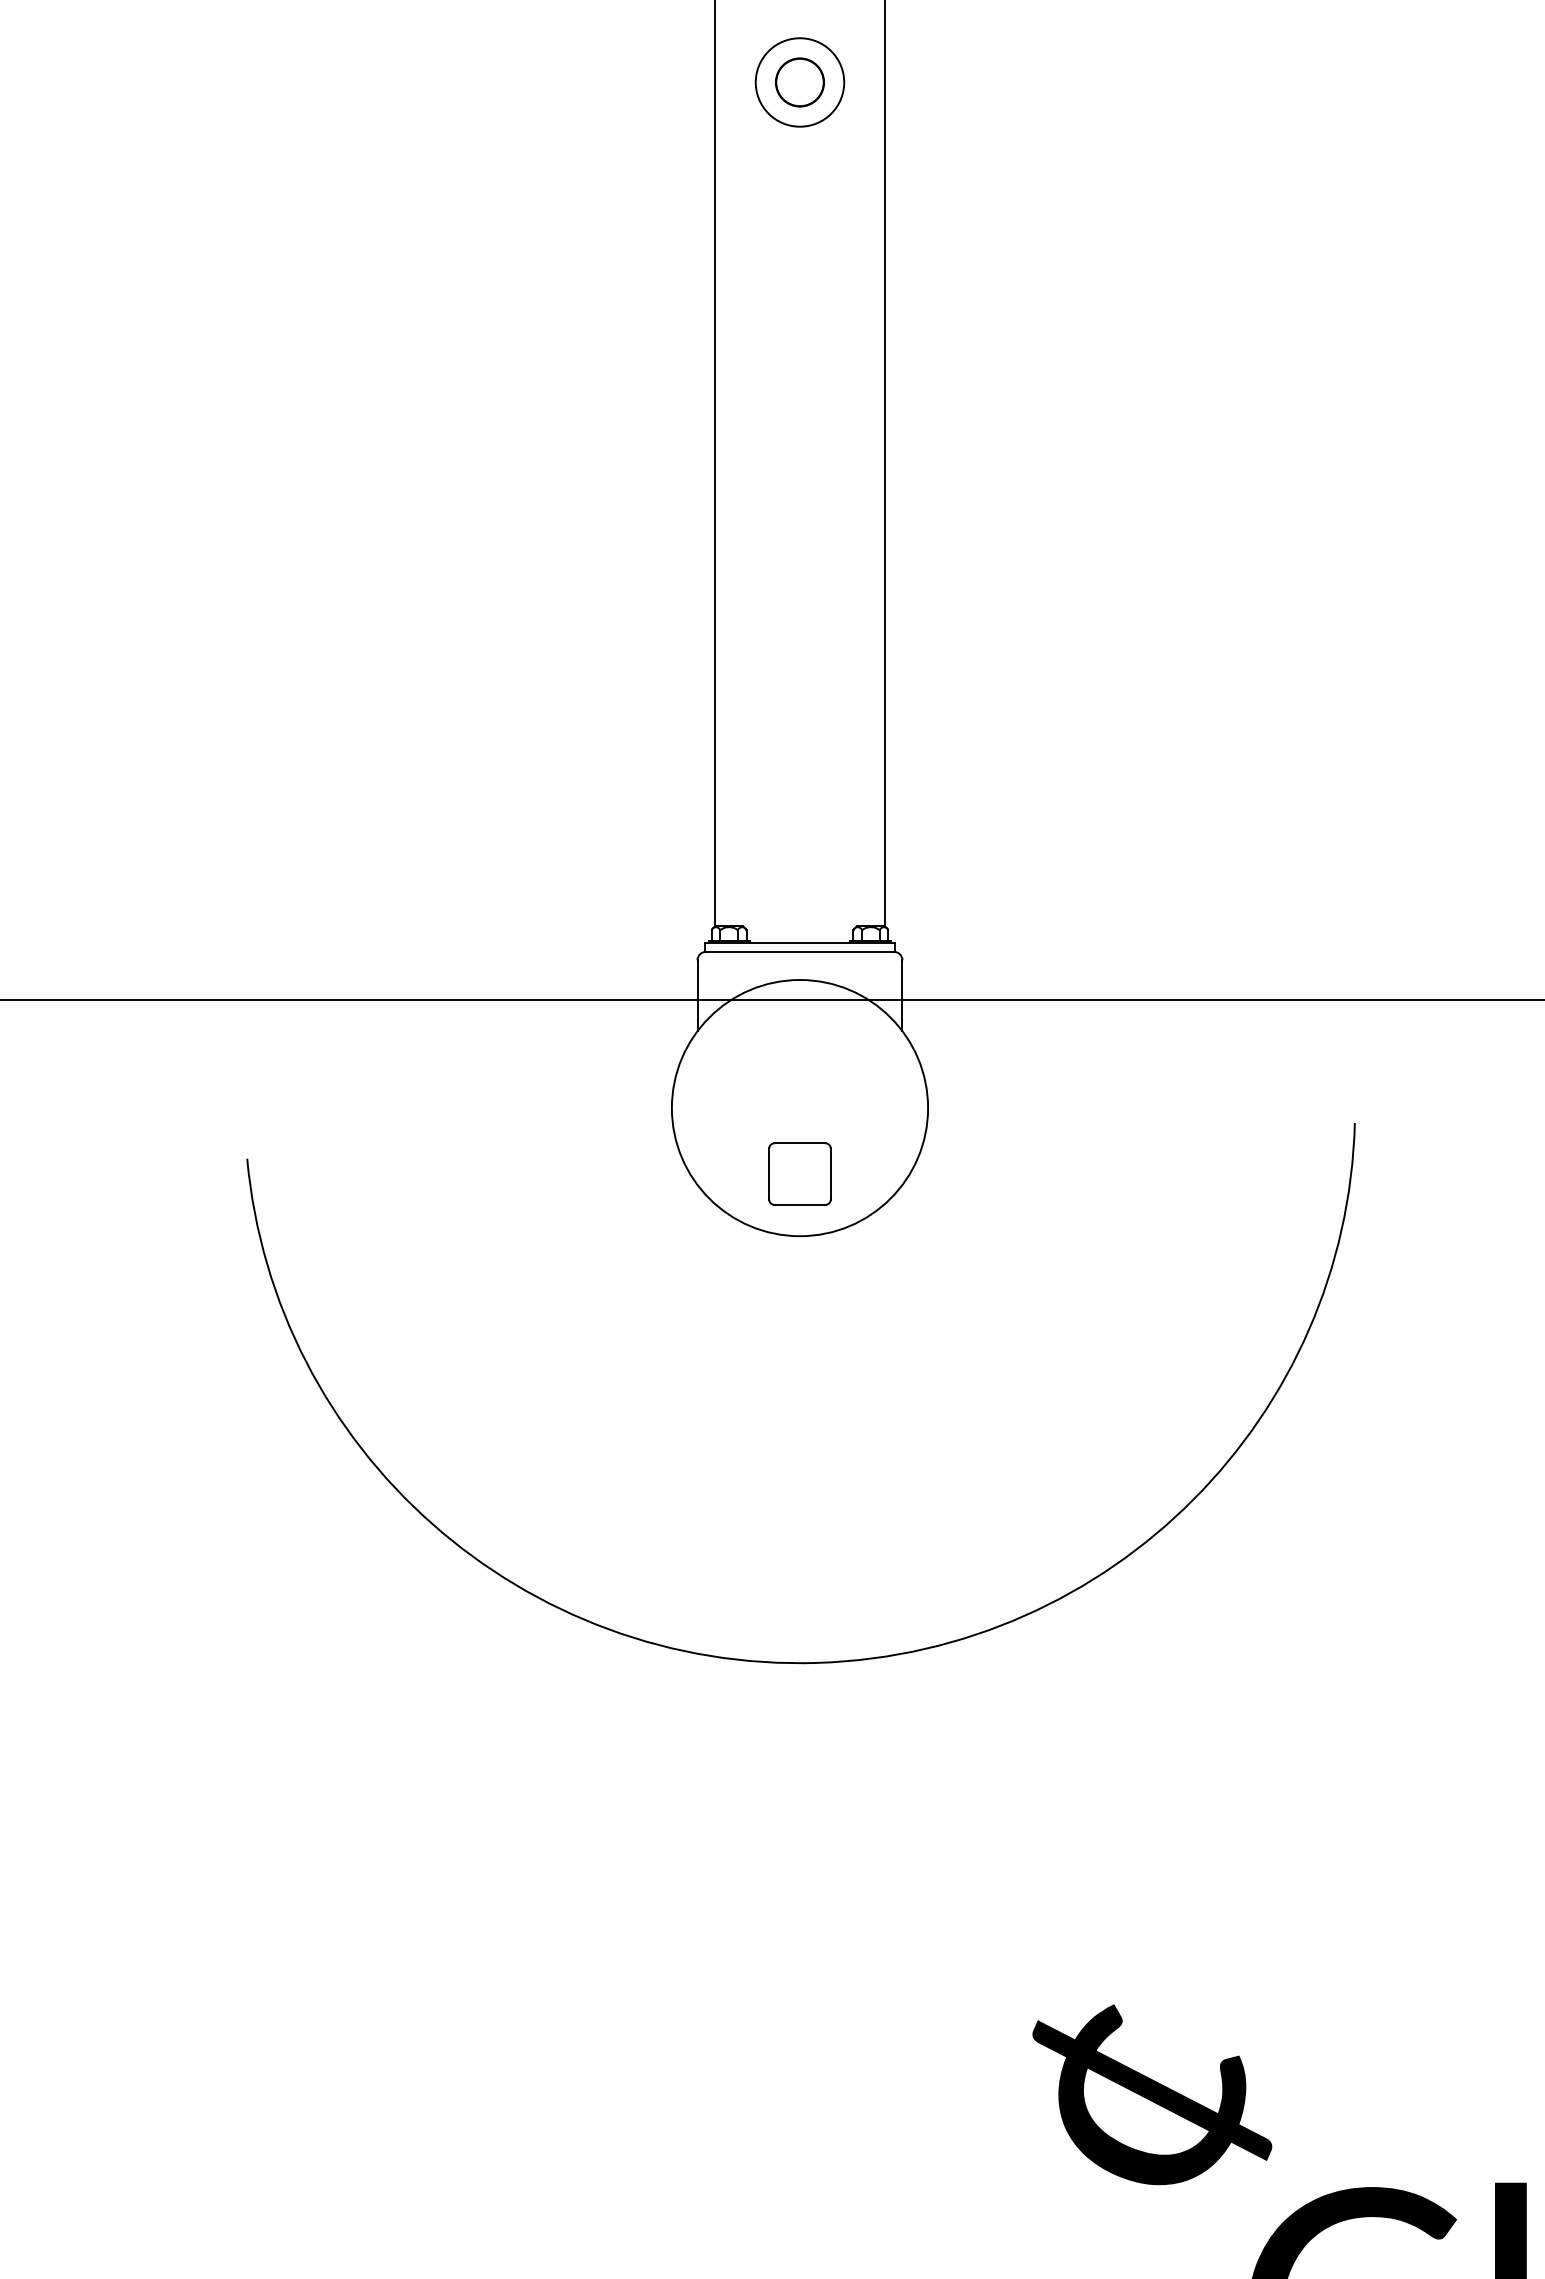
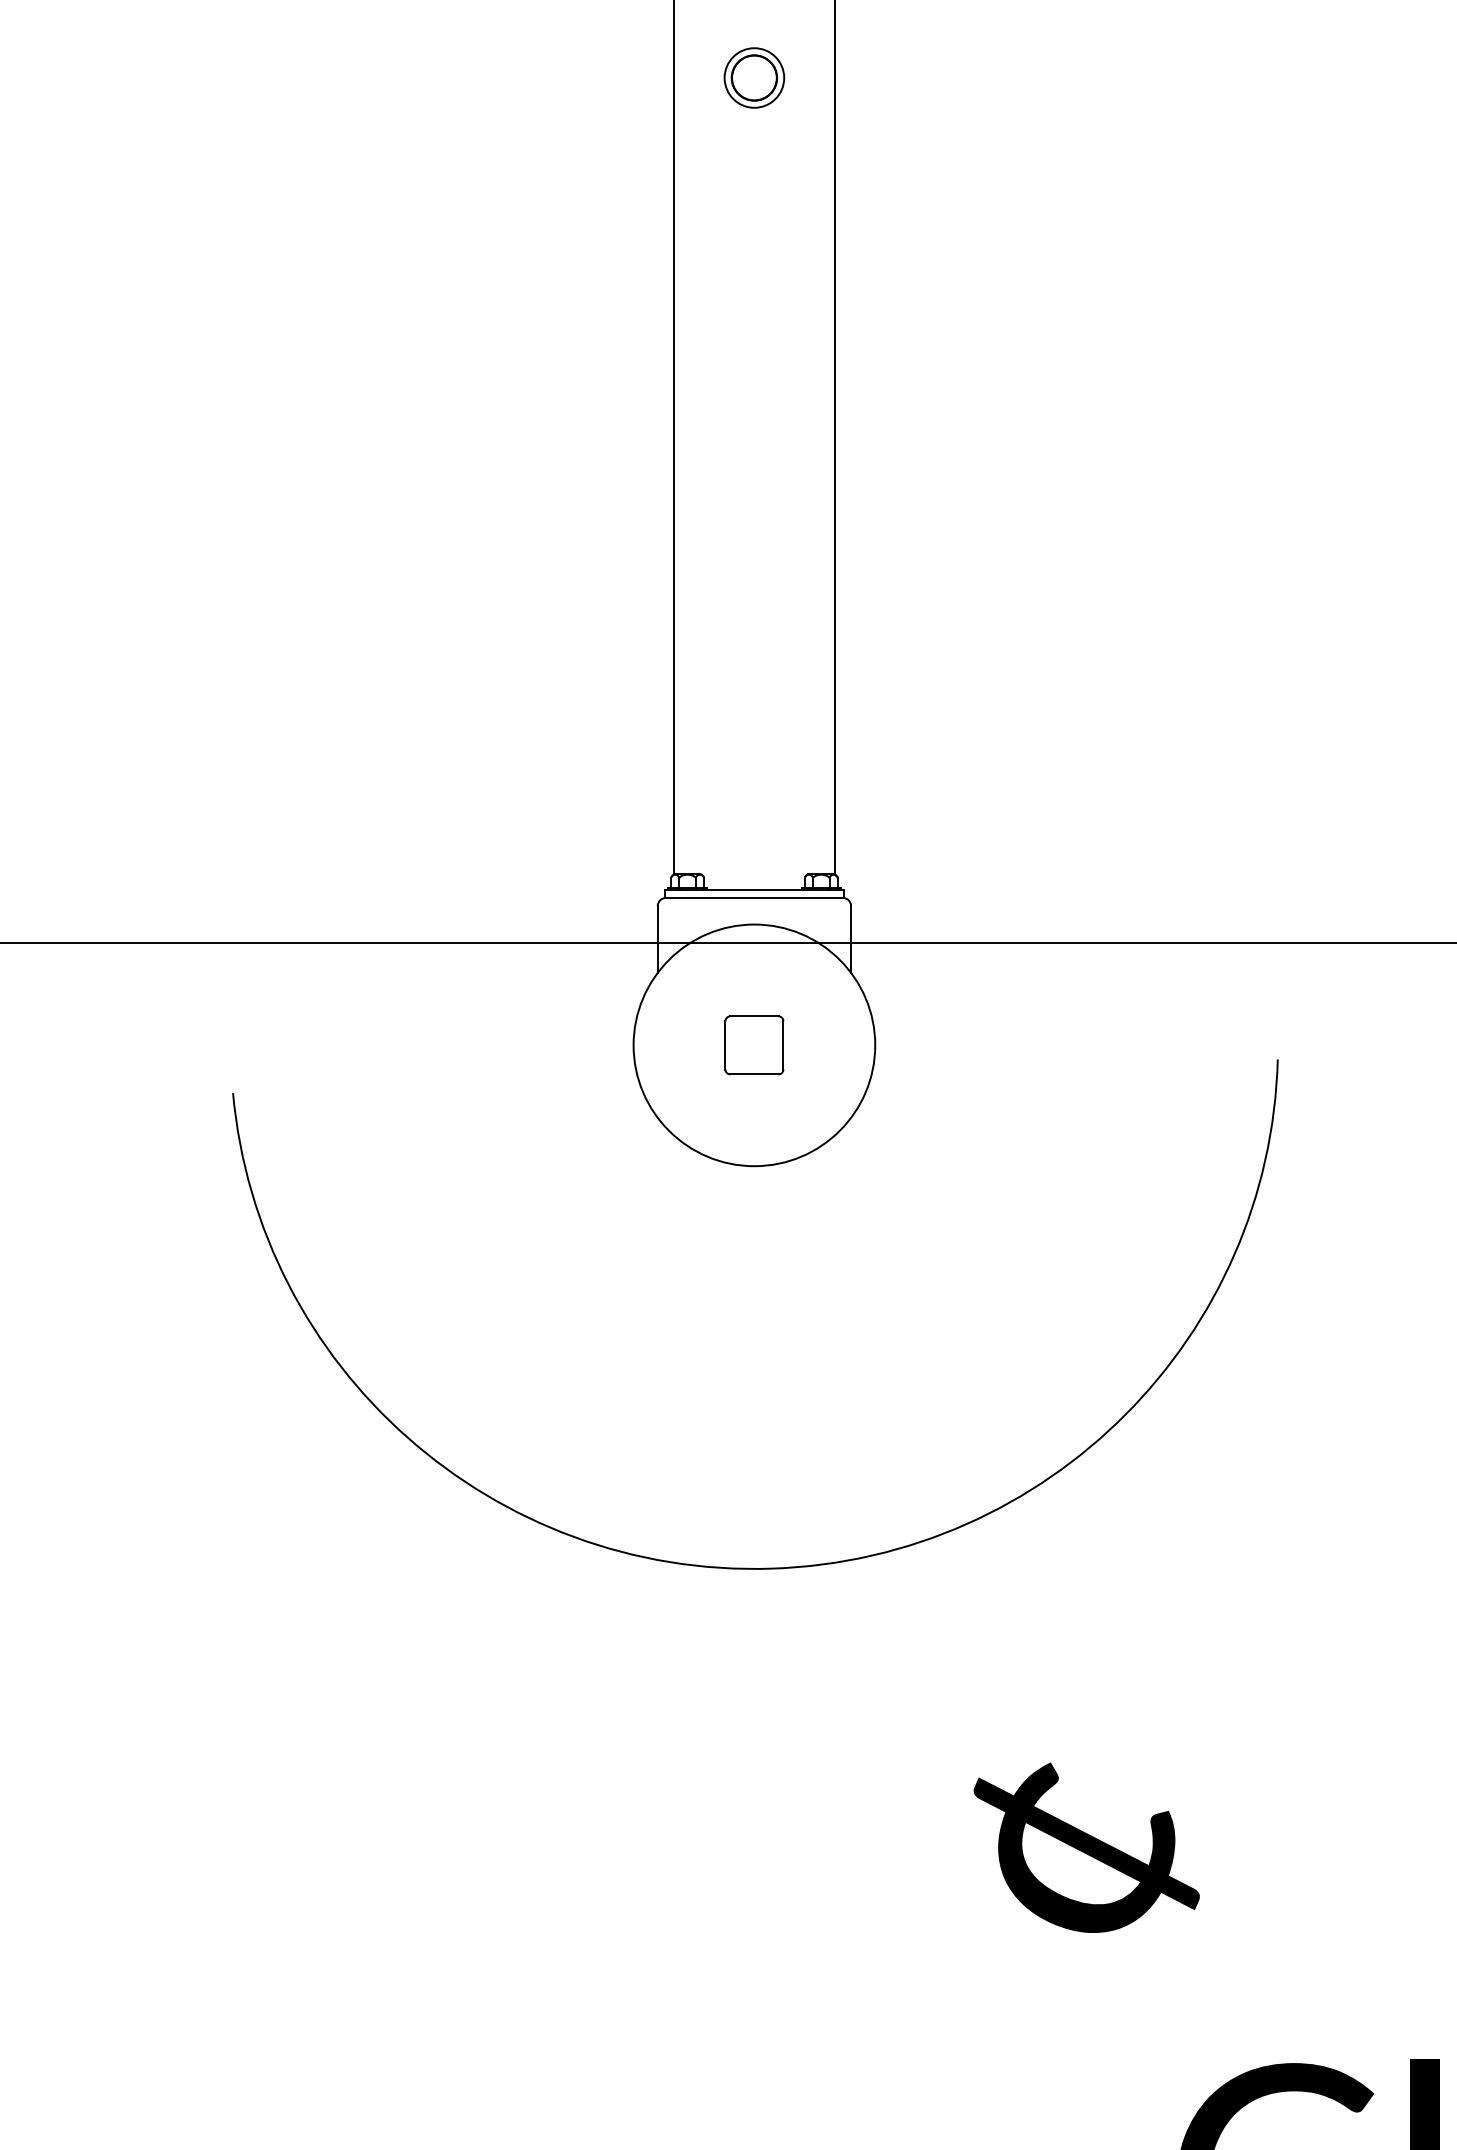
circle: (799, 82) -> (753, 78), size x0.71
part: (799, 1173) -> (753, 1044), moved
text: (1152, 2094) -> (1086, 1847), moved

